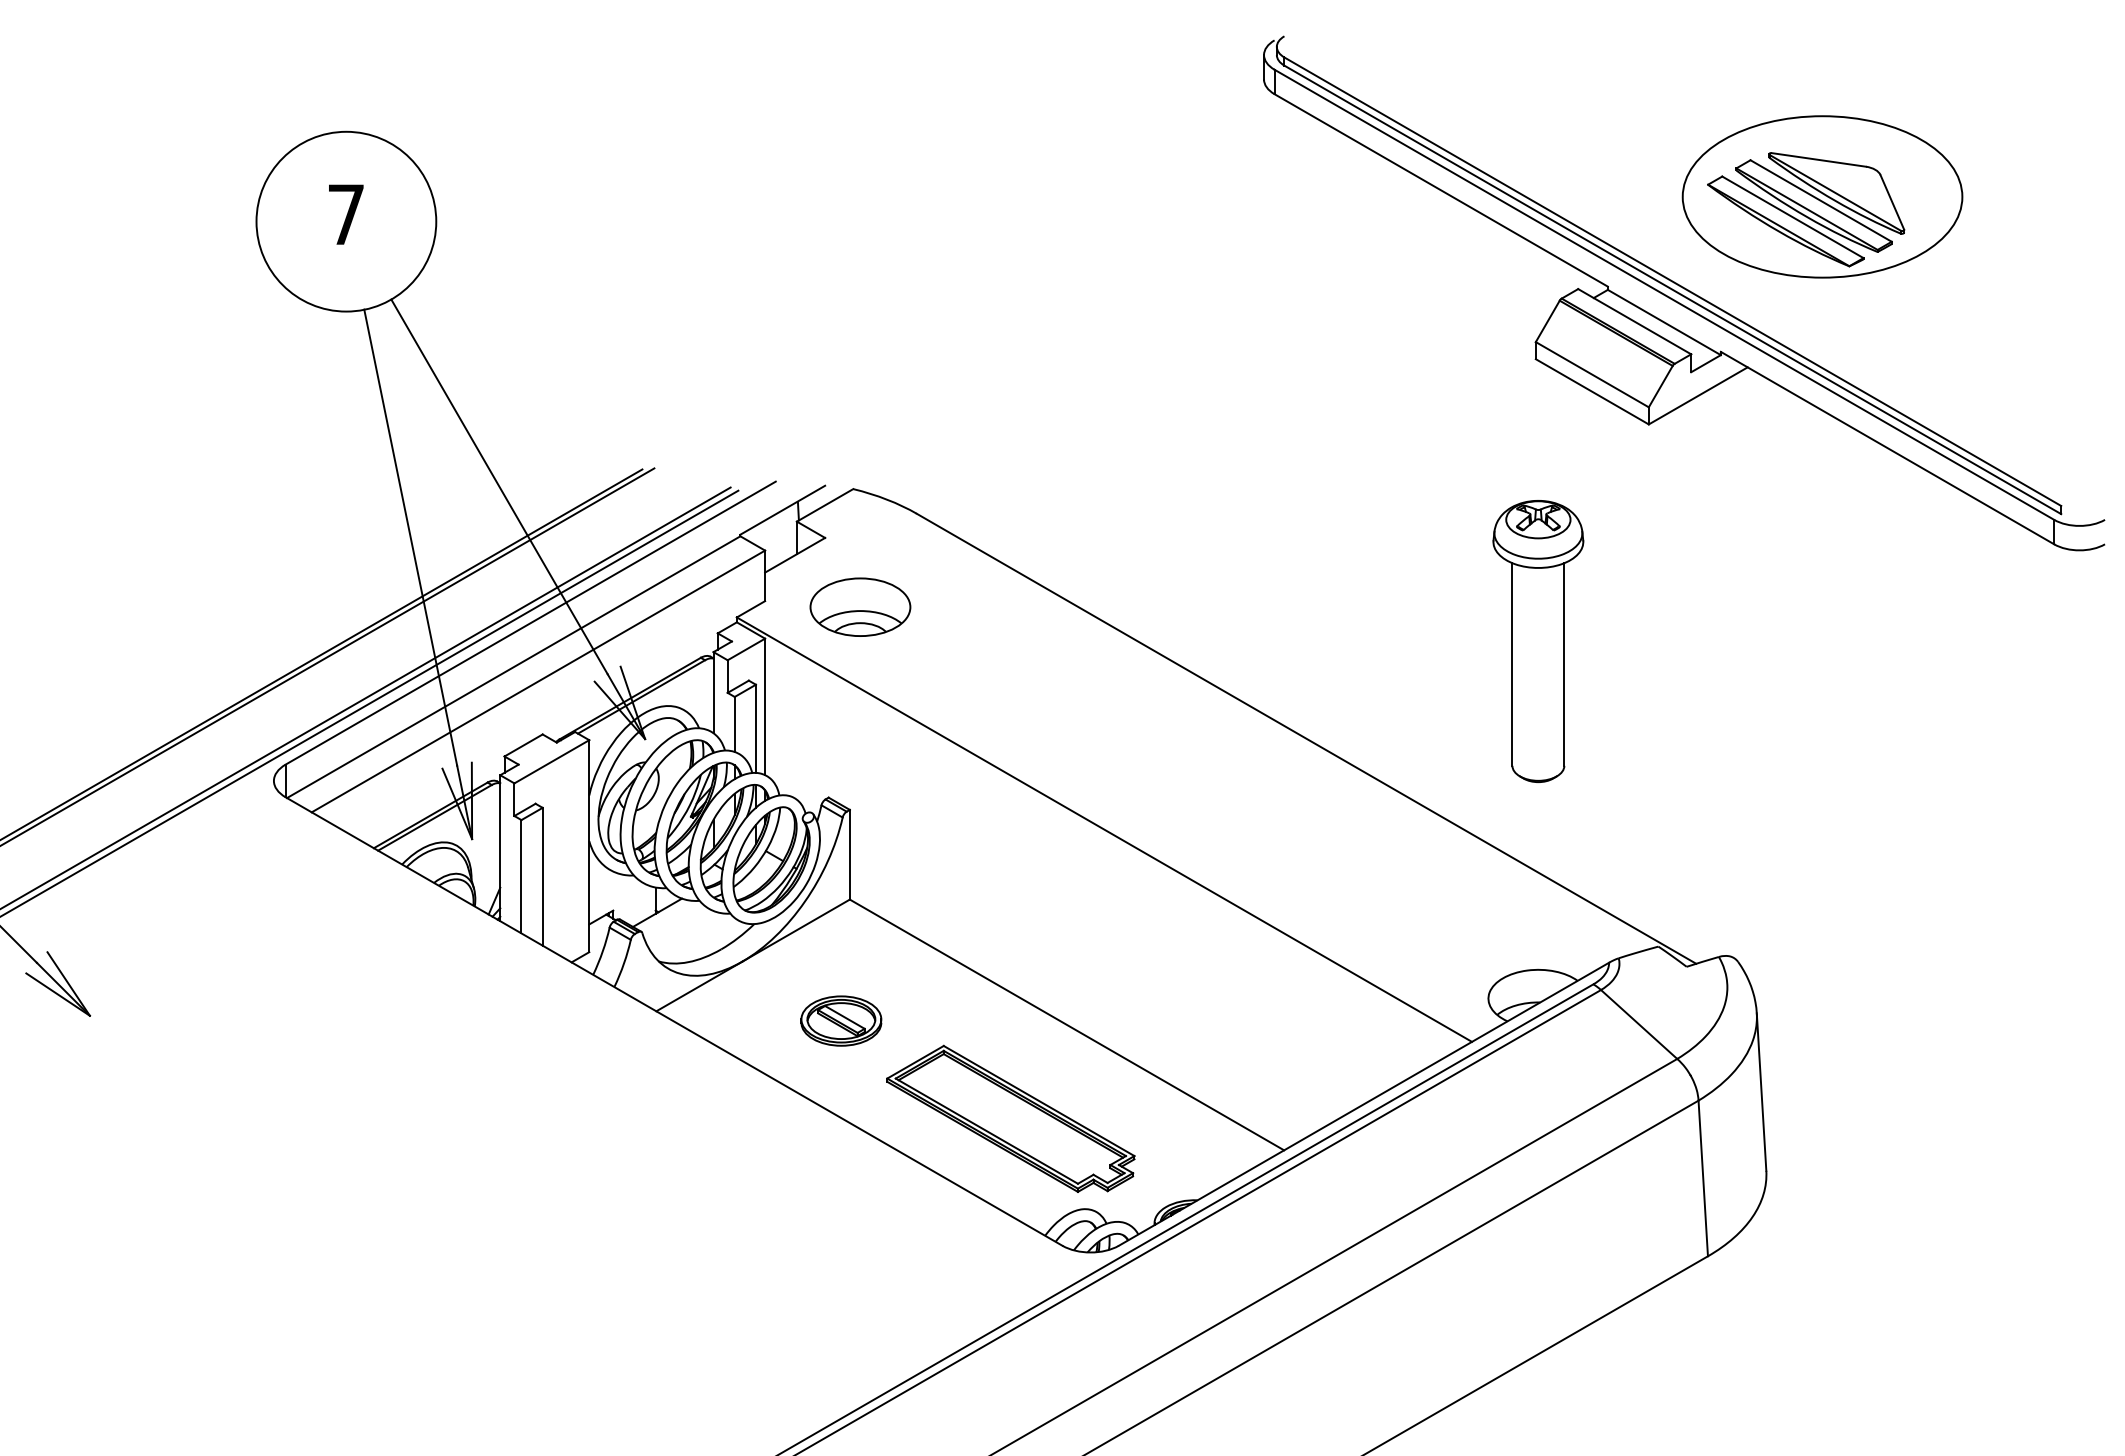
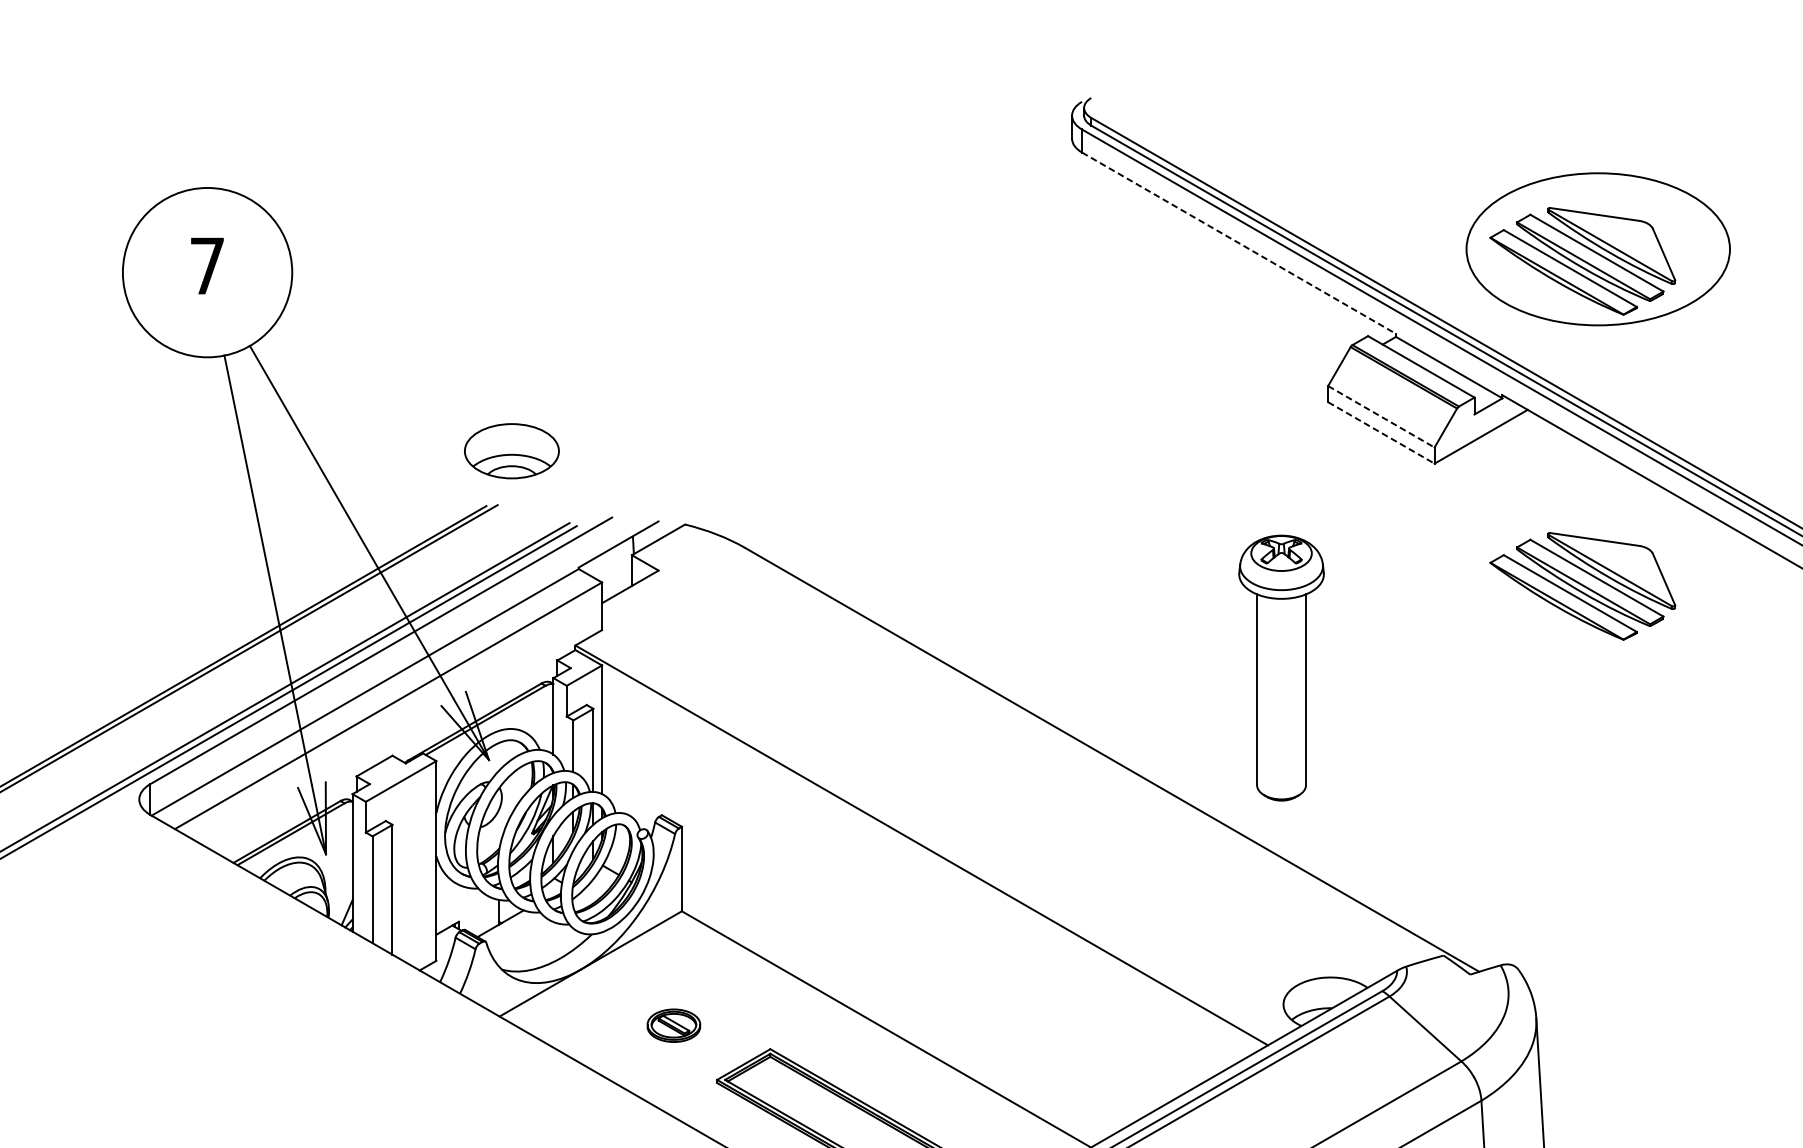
line: (1441, 190) -> (1239, 243), solid -> dashed
line: (1592, 374) -> (1381, 416), solid -> dashed
line: (1592, 392) -> (1381, 433), solid -> dashed
part: (1806, 554) -> (1583, 586), added
part: (860, 606) -> (511, 450), moved
part: (1538, 641) -> (1281, 668), moved
part: (841, 1020) -> (674, 1025), size x0.7

